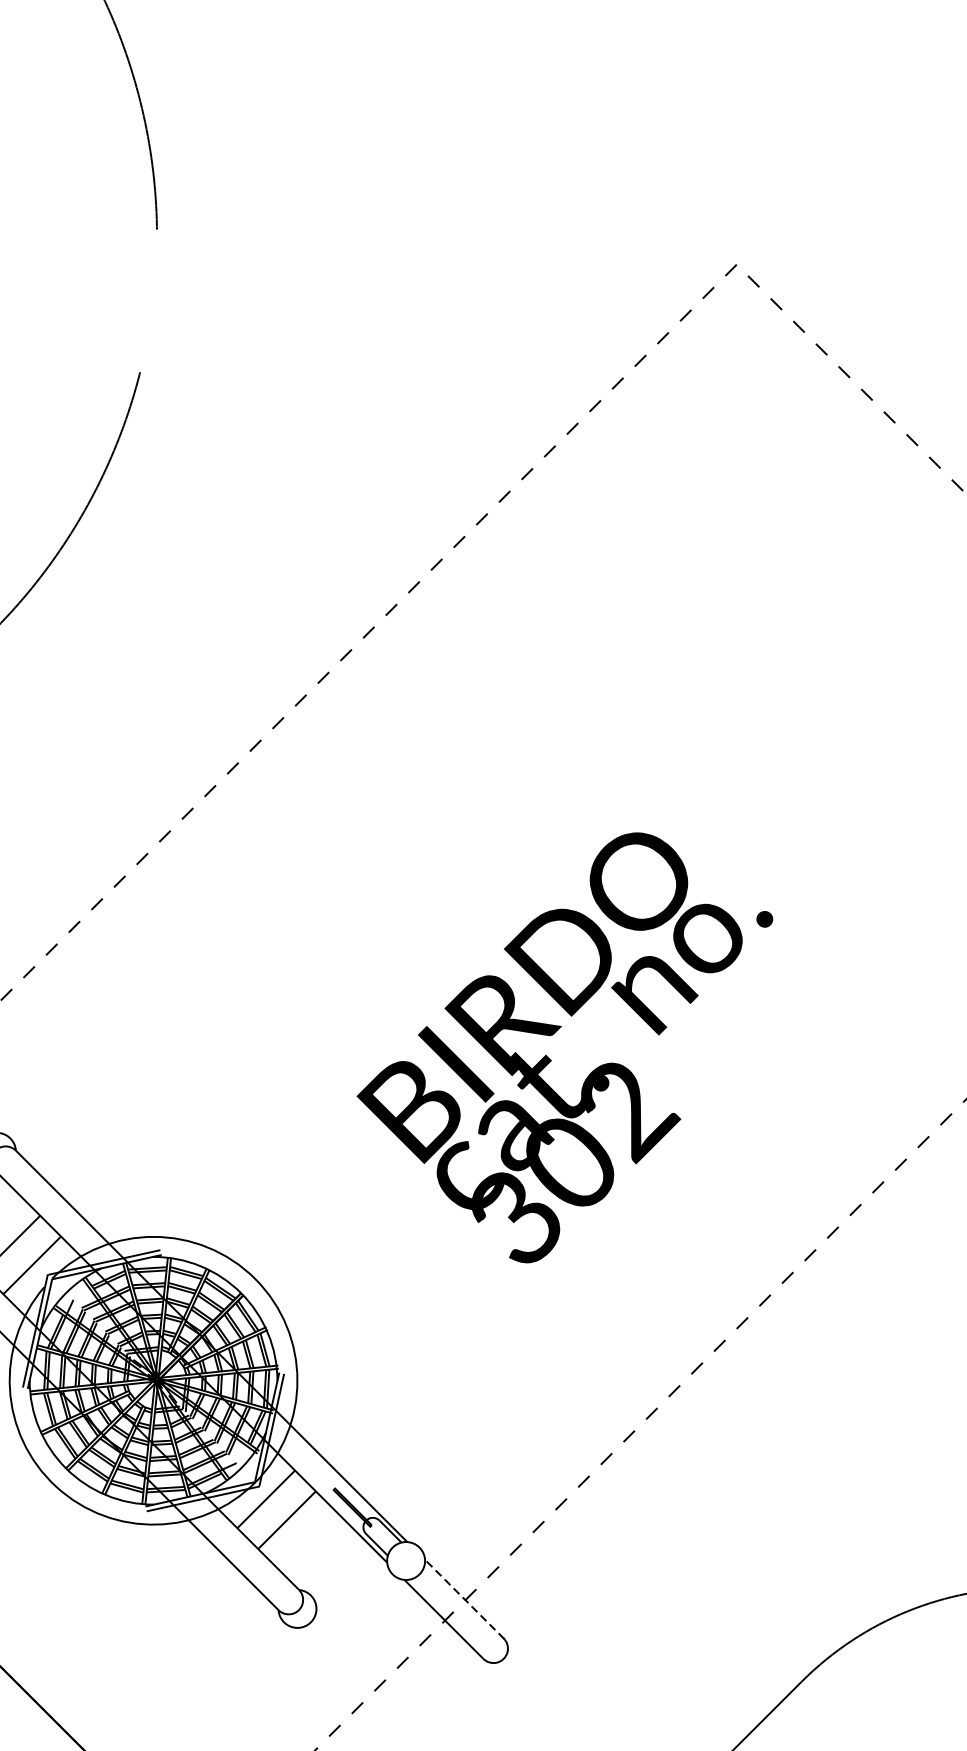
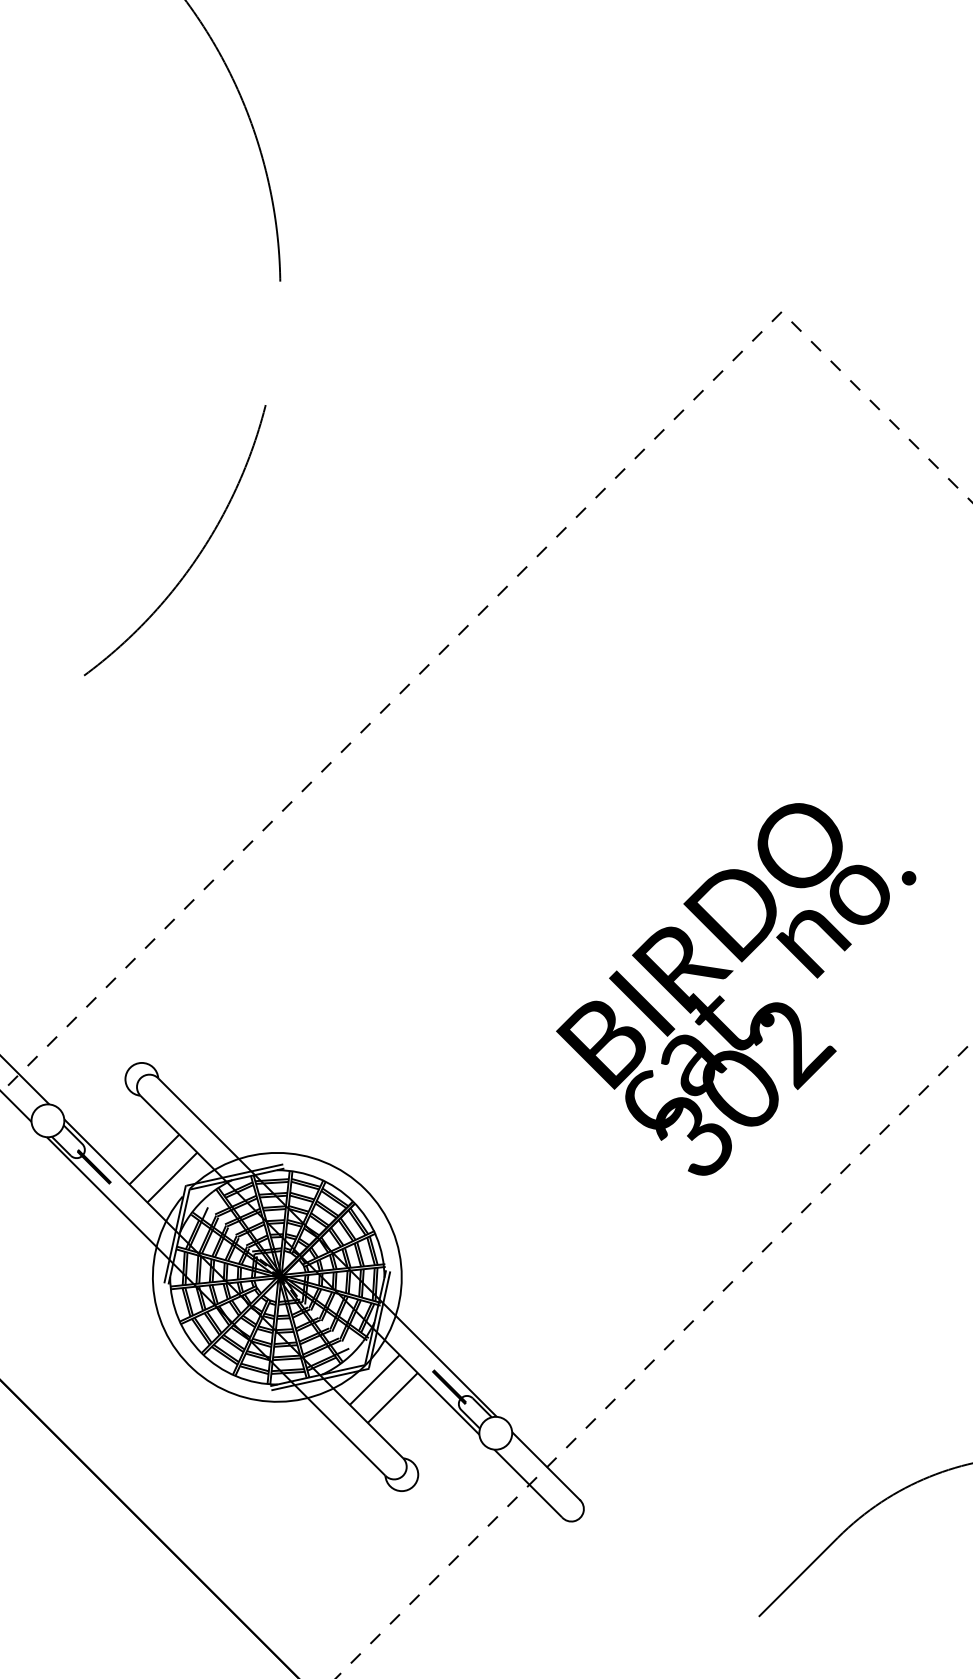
text: (565, 1047) -> (736, 989), moved
line: (464, 1599) -> (546, 1466), dashed -> solid

